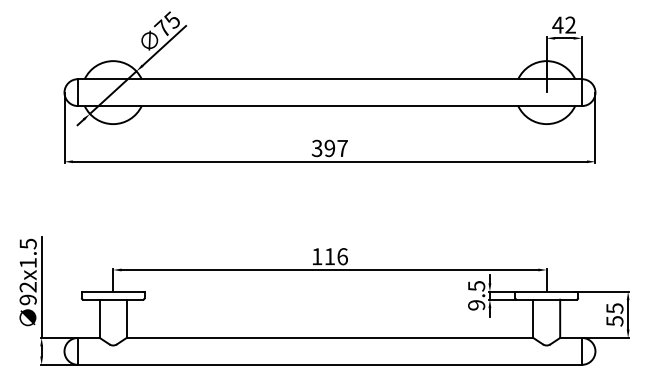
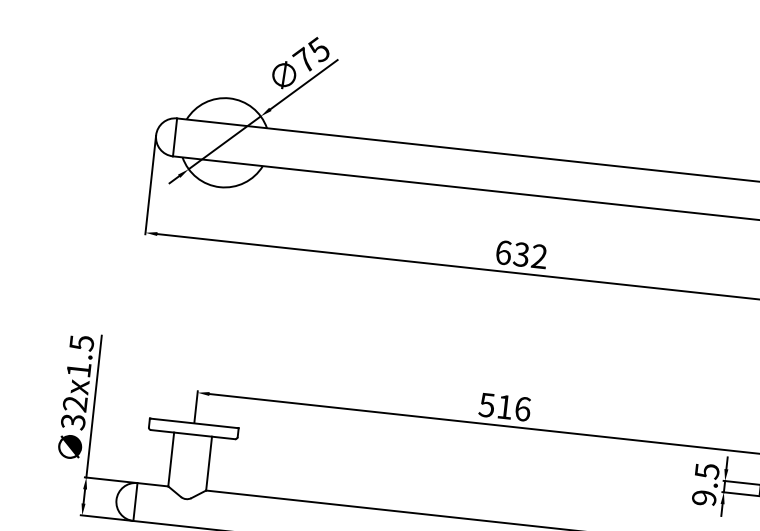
text: (329, 148) -> (520, 254), 397 -> 632
text: (316, 256) -> (486, 404), 116 -> 516
text: (27, 299) -> (72, 421), 92x1.5 -> 32x1.5

